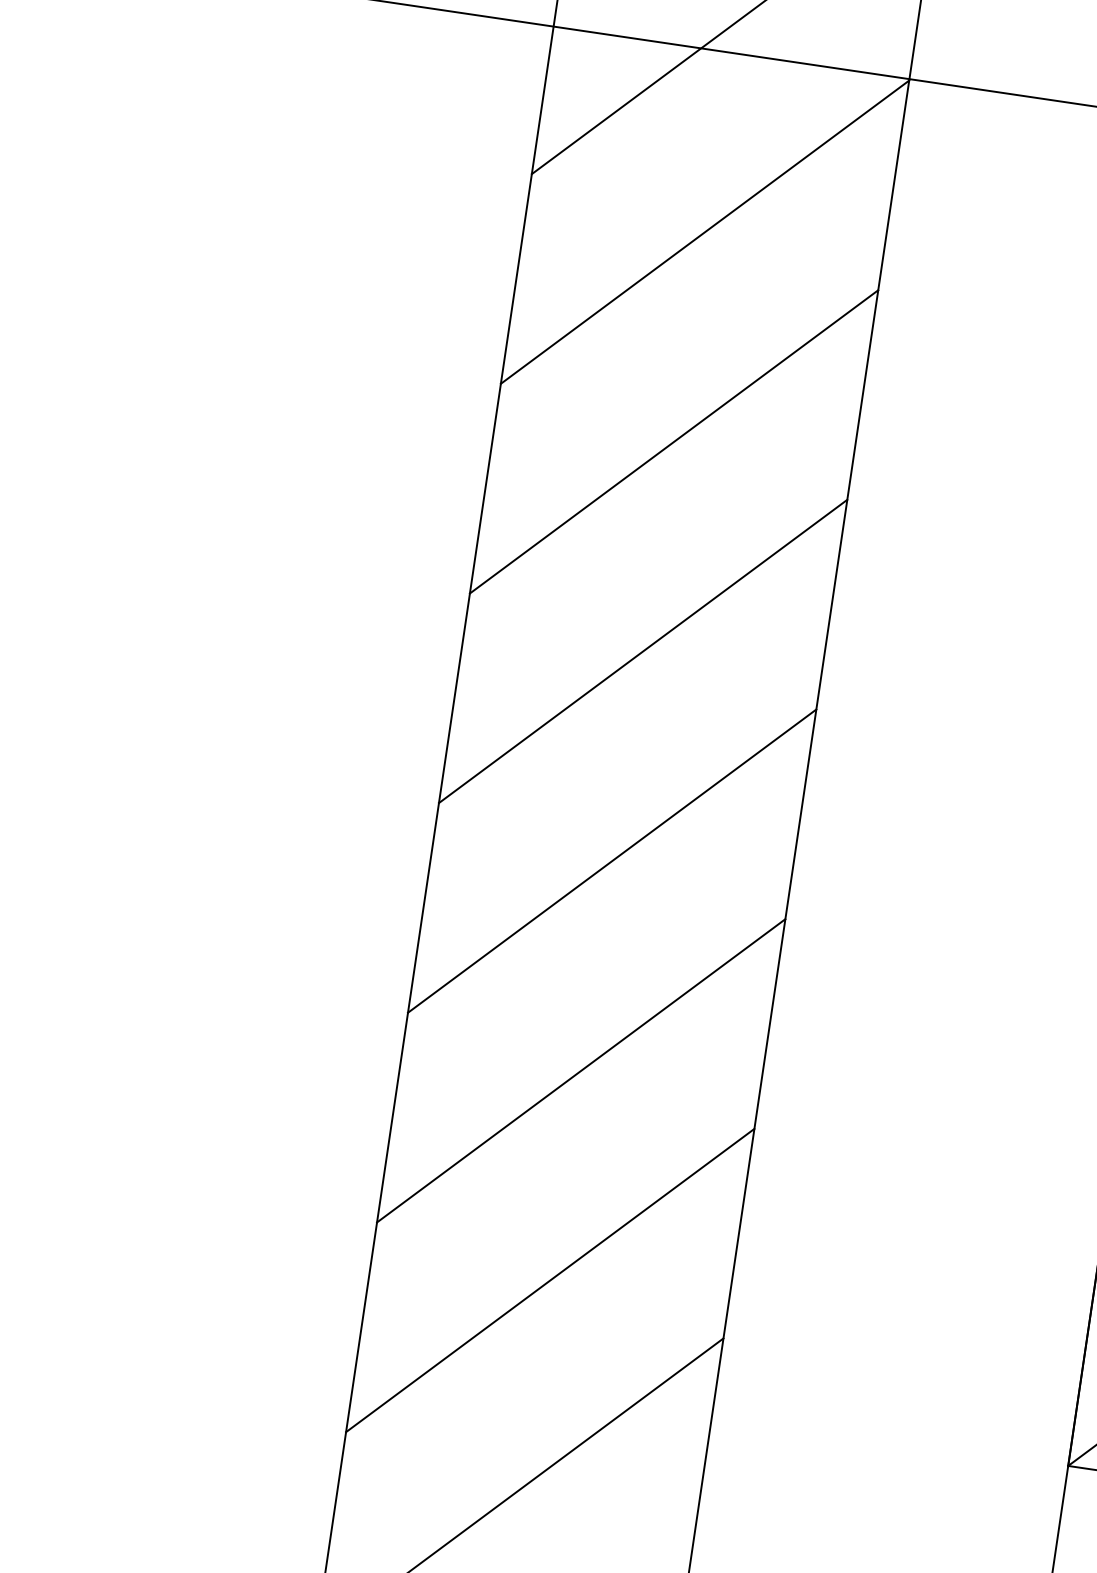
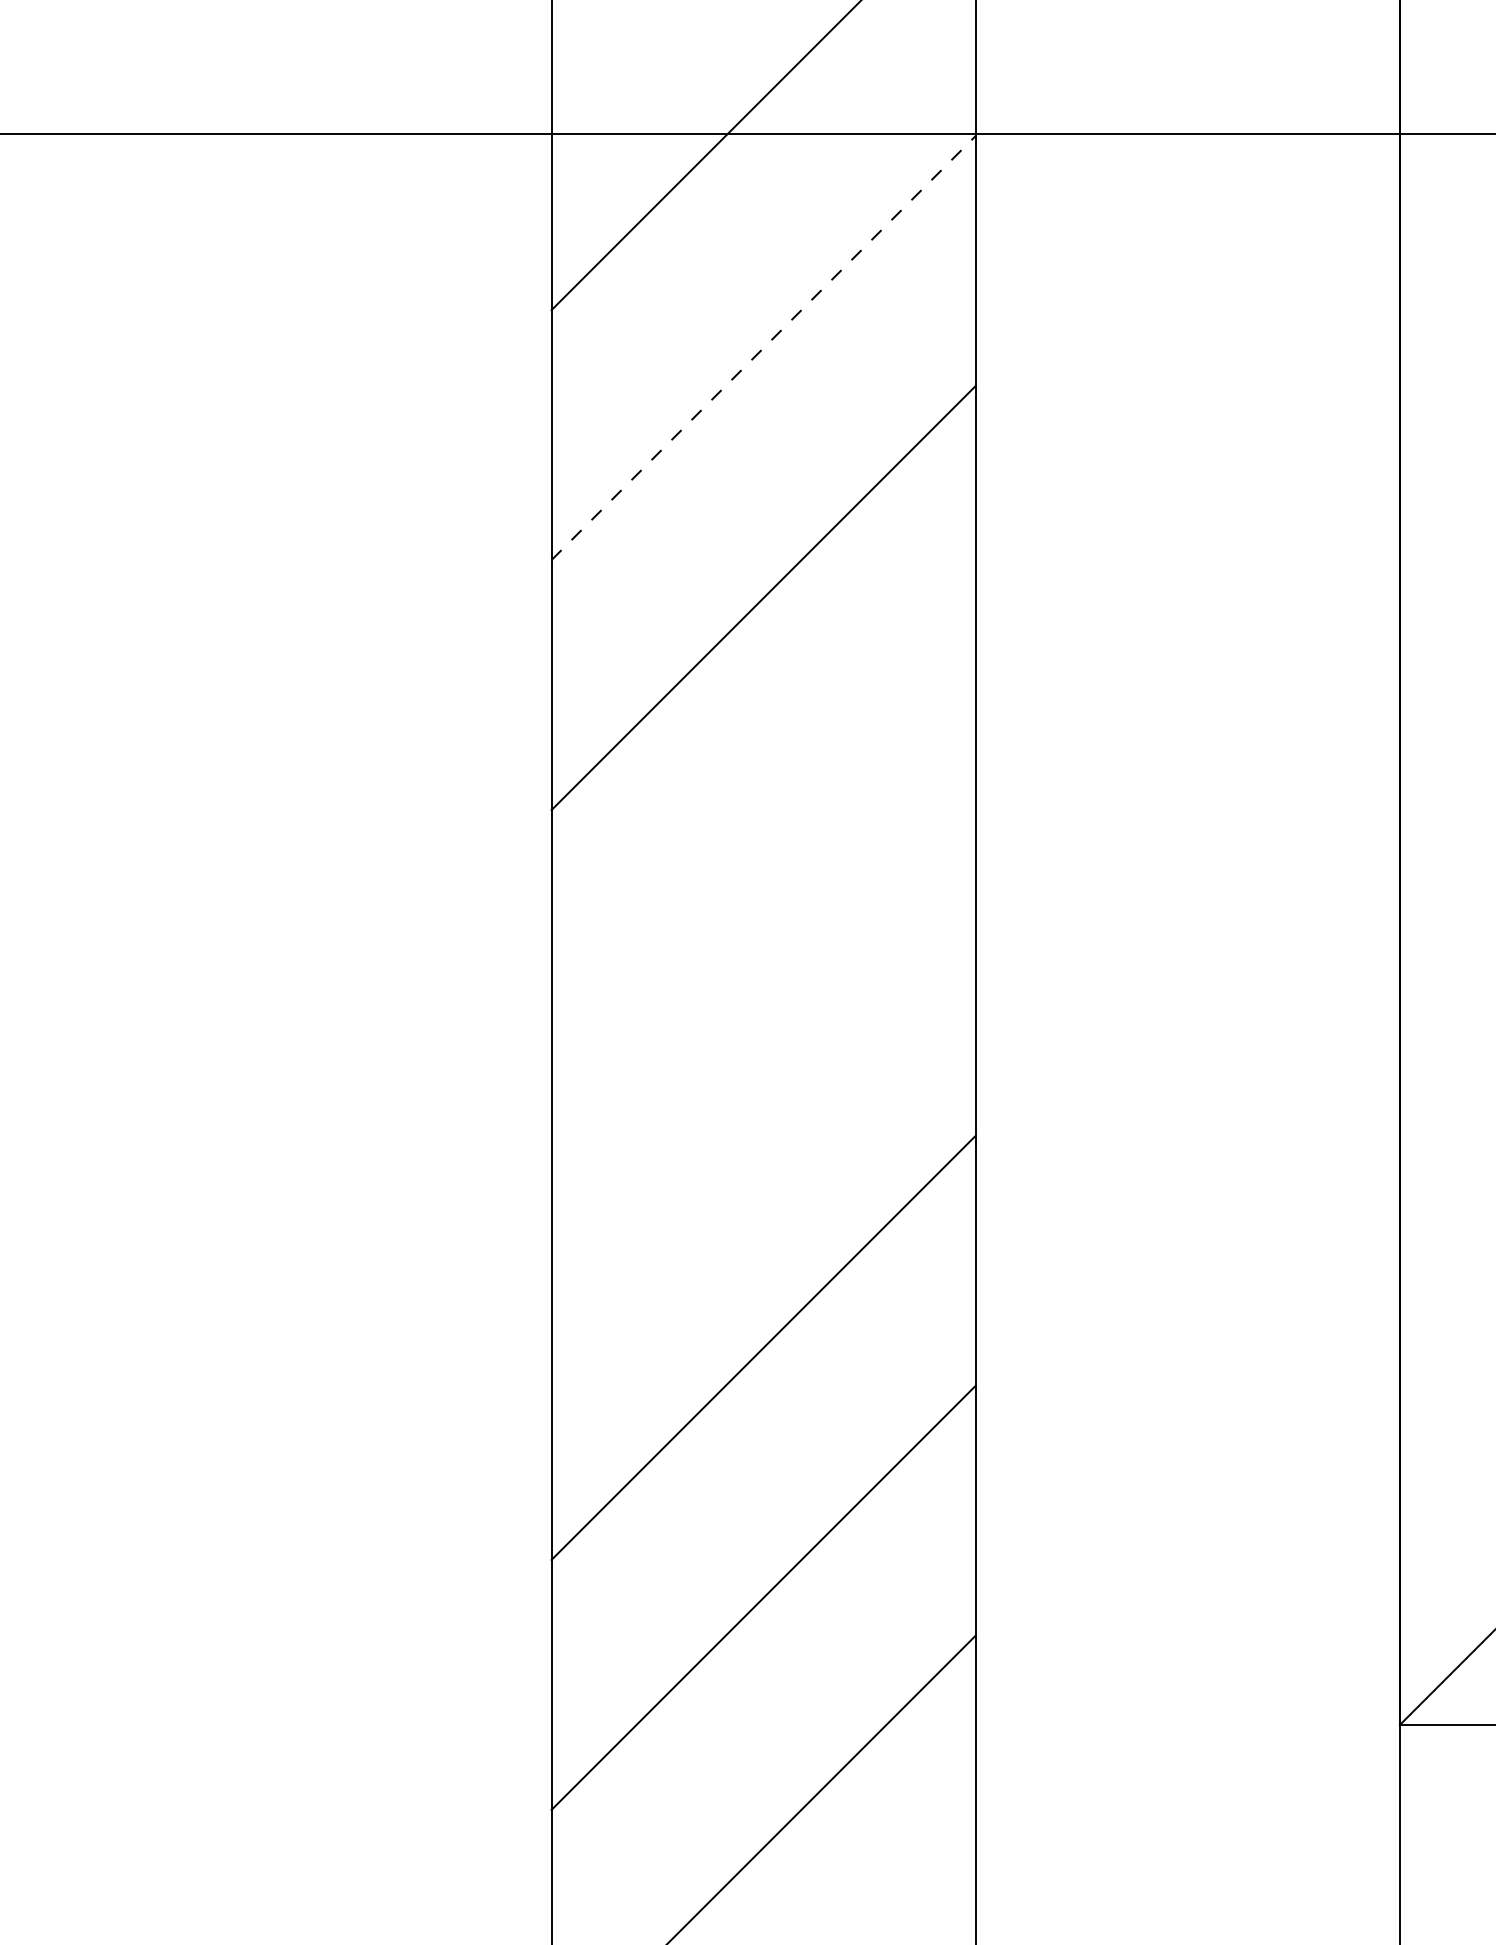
line: (704, 232) -> (763, 348), solid -> dashed
line: (643, 651) -> (763, 847), removed
line: (612, 860) -> (763, 1097), removed

